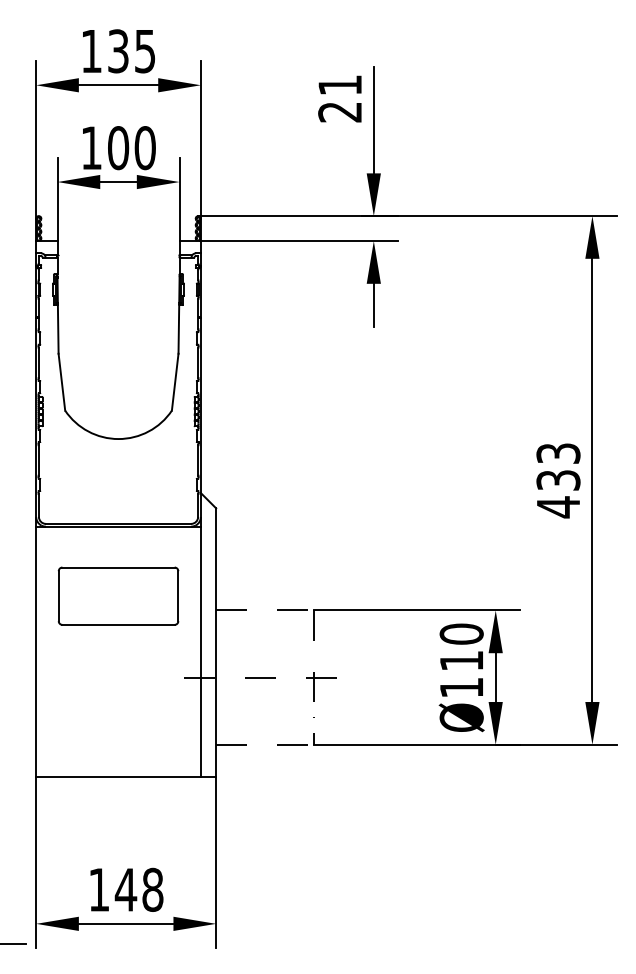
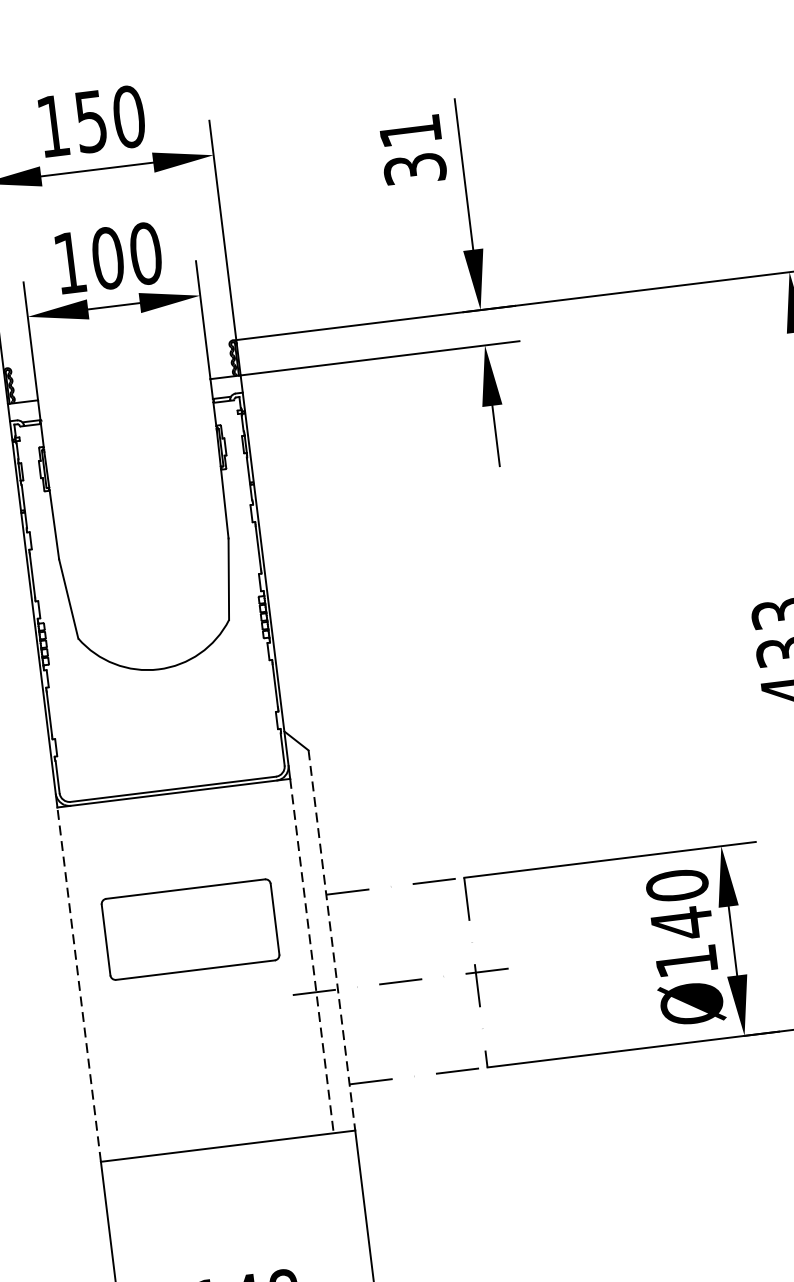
text: (131, 51) -> (109, 119), 135 -> 150
text: (340, 112) -> (415, 169), 21 -> 31
part: (118, 595) -> (190, 928), moved
line: (216, 642) -> (332, 939), solid -> dashed
line: (36, 651) -> (79, 983), solid -> dashed
line: (200, 652) -> (311, 956), solid -> dashed
text: (461, 661) -> (681, 924), Ø110 -> Ø140

